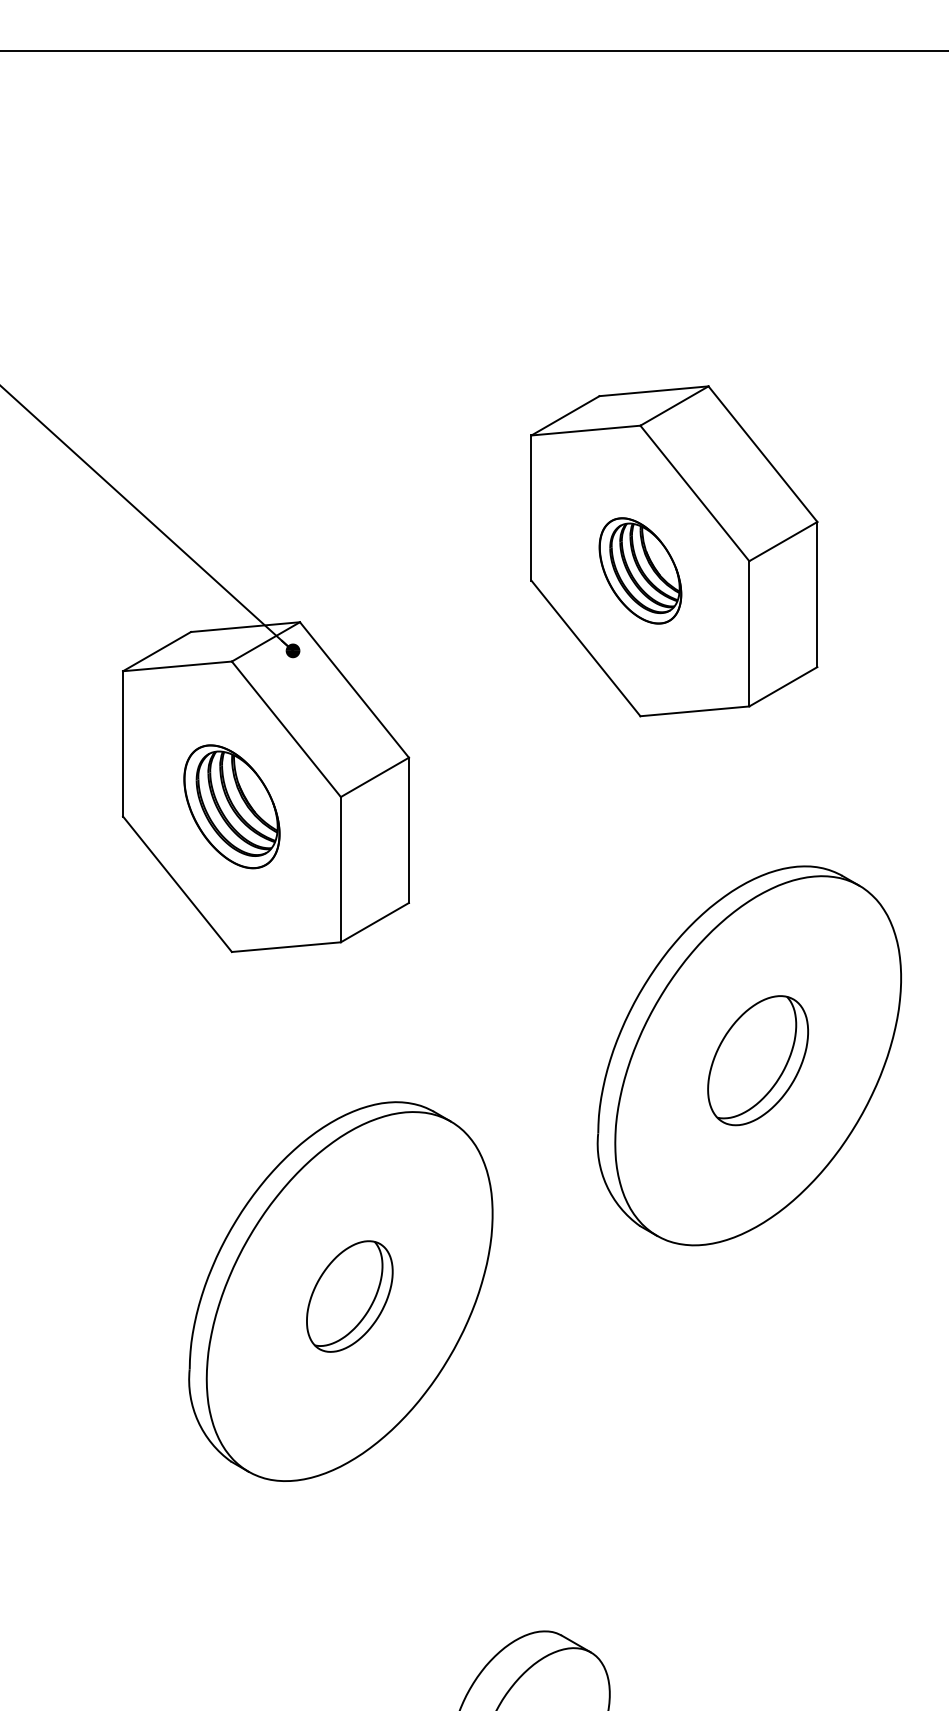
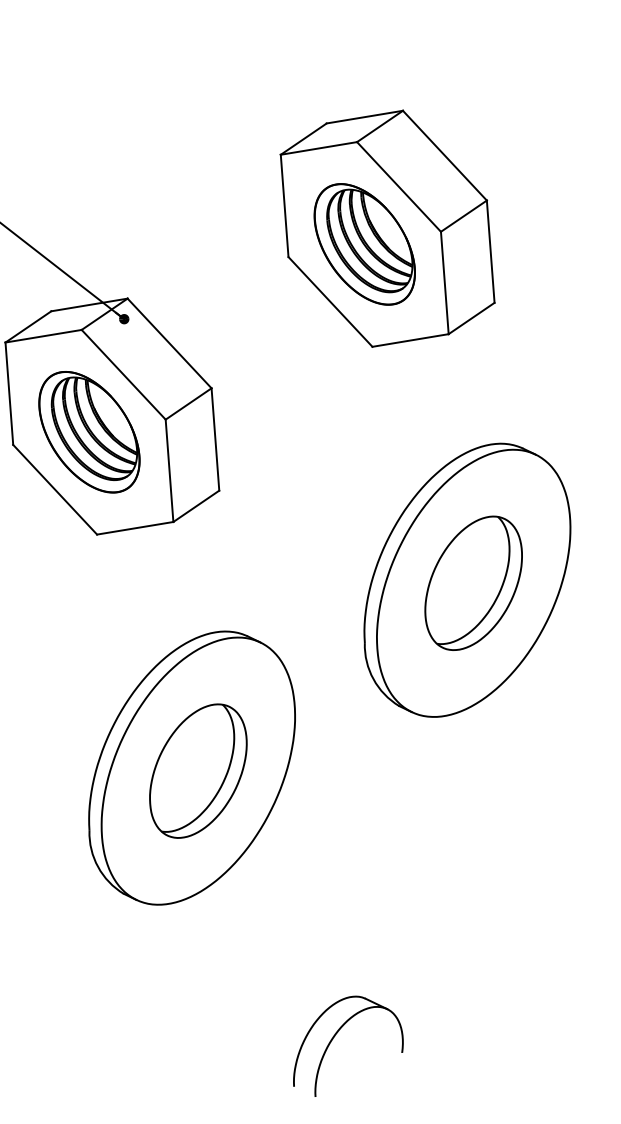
part: (640, 570) -> (364, 244), size x1.67
part: (231, 806) -> (89, 432), size x1.43
part: (757, 1060) -> (473, 583), size x1.43
part: (349, 1296) -> (198, 771), size x1.67

